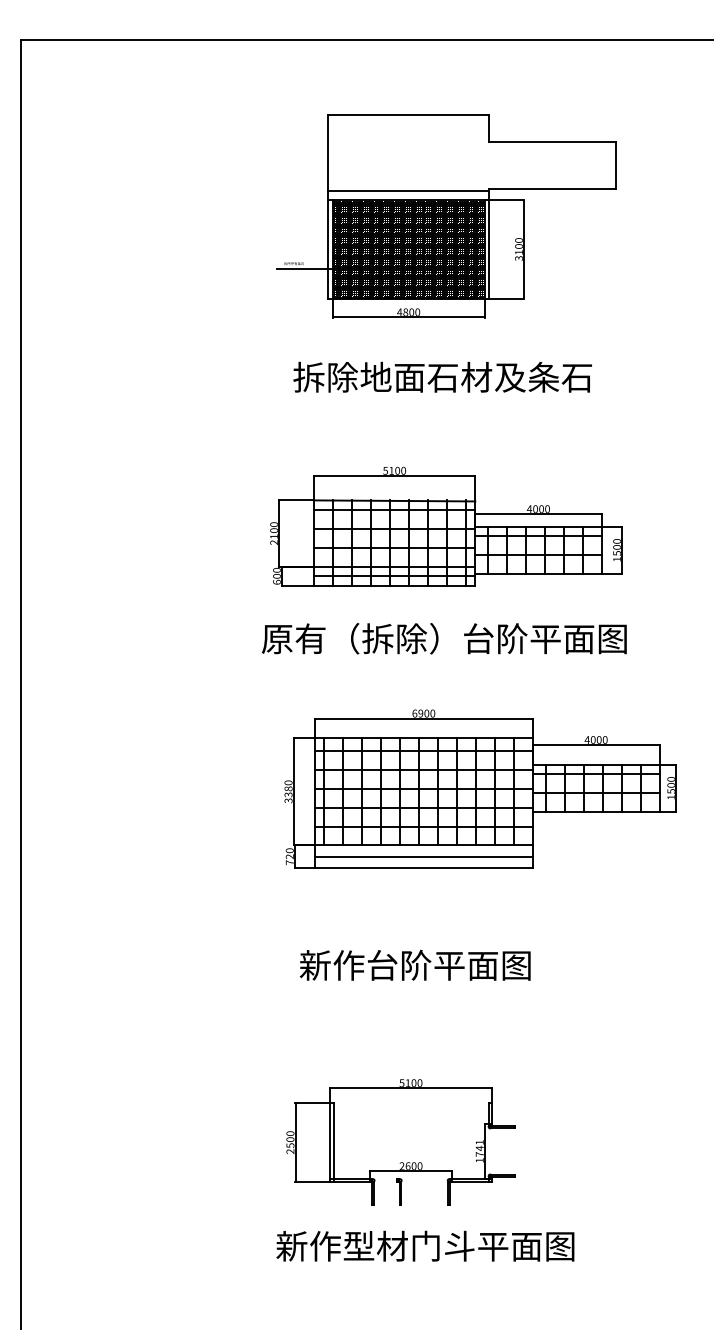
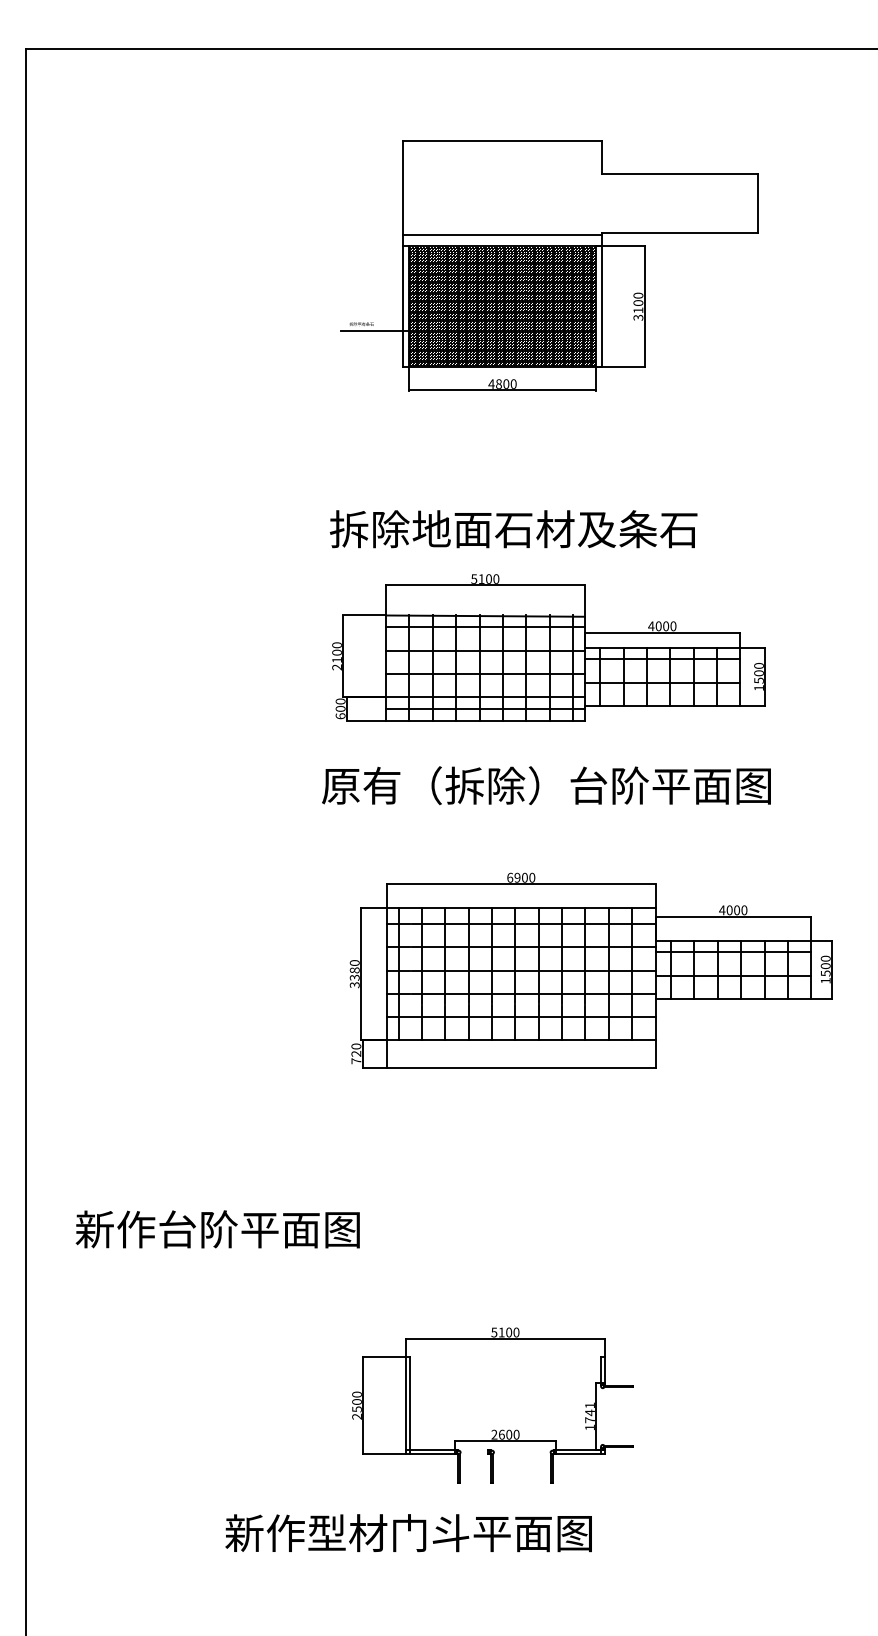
text: (442, 376) -> (513, 528), moved
line: (423, 857) -> (520, 1054), removed
text: (414, 964) -> (216, 1228), moved
text: (425, 1245) -> (408, 1532), moved

